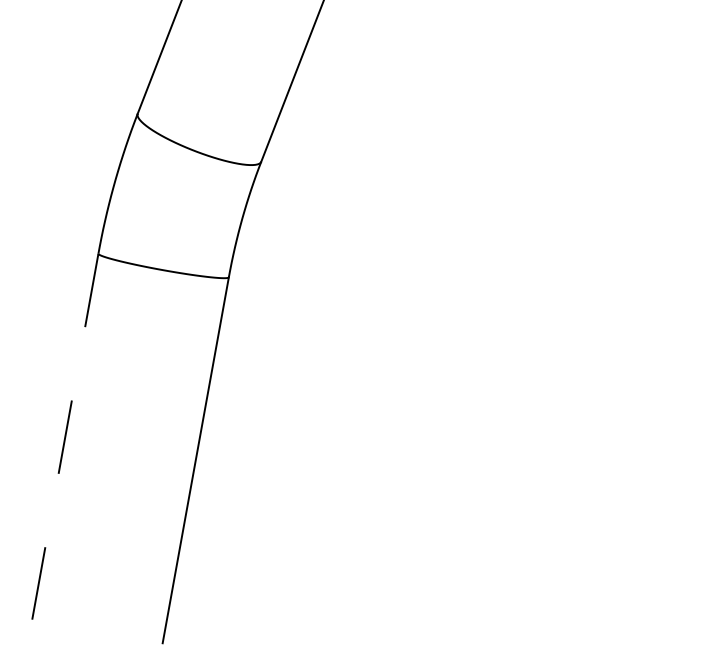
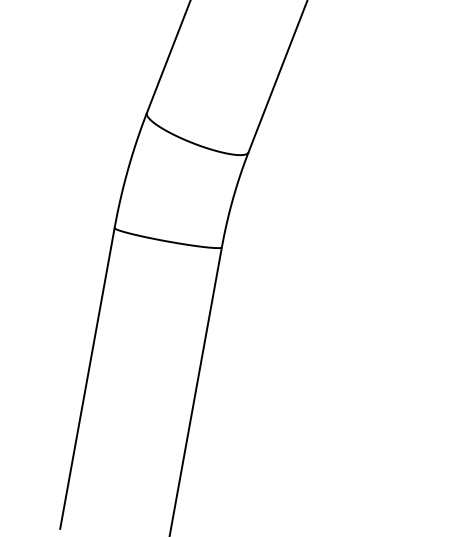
line: (65, 436) -> (87, 378), dashed -> solid

